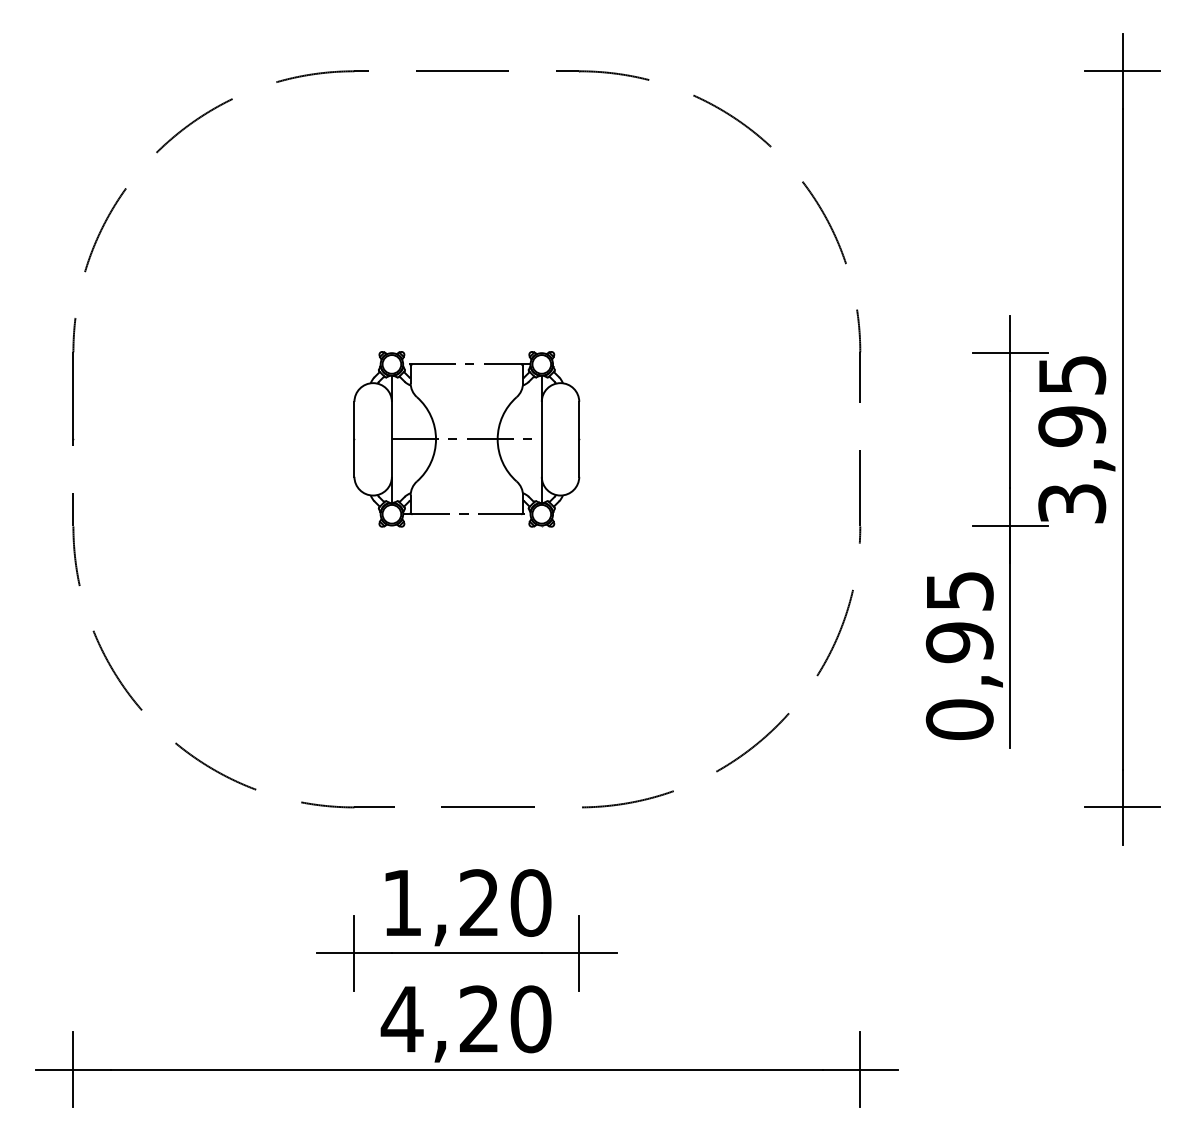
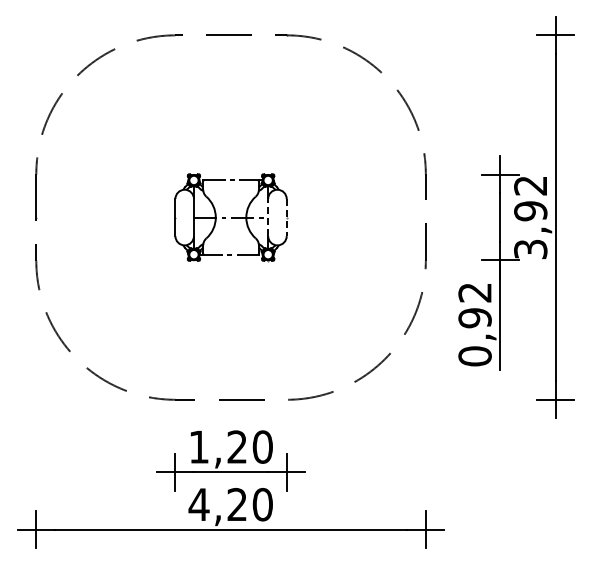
text: (1071, 374) -> (530, 185), 3,95 -> 3,92
line: (542, 439) -> (268, 217), solid -> dashed
line: (578, 439) -> (286, 217), solid -> dashed
text: (958, 590) -> (474, 292), 0,95 -> 0,92

